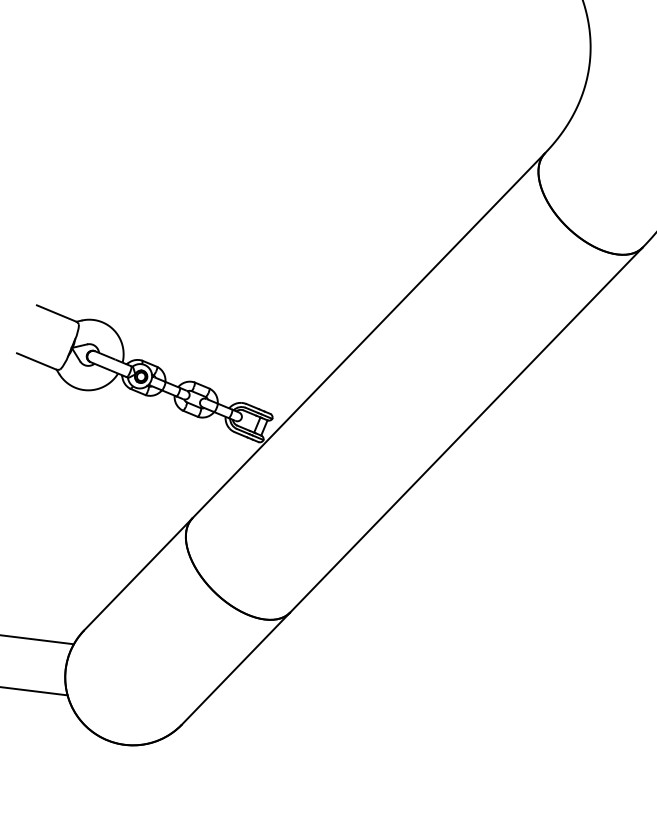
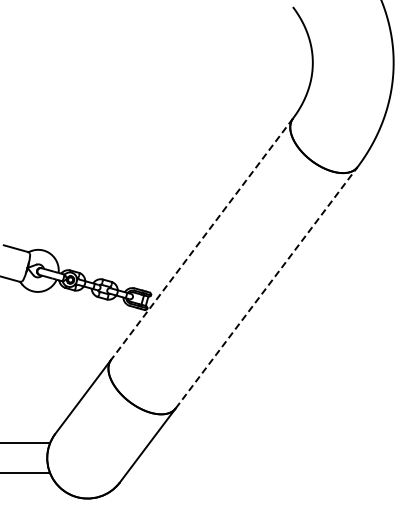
line: (367, 336) -> (201, 239), solid -> dashed
line: (466, 429) -> (266, 287), solid -> dashed

